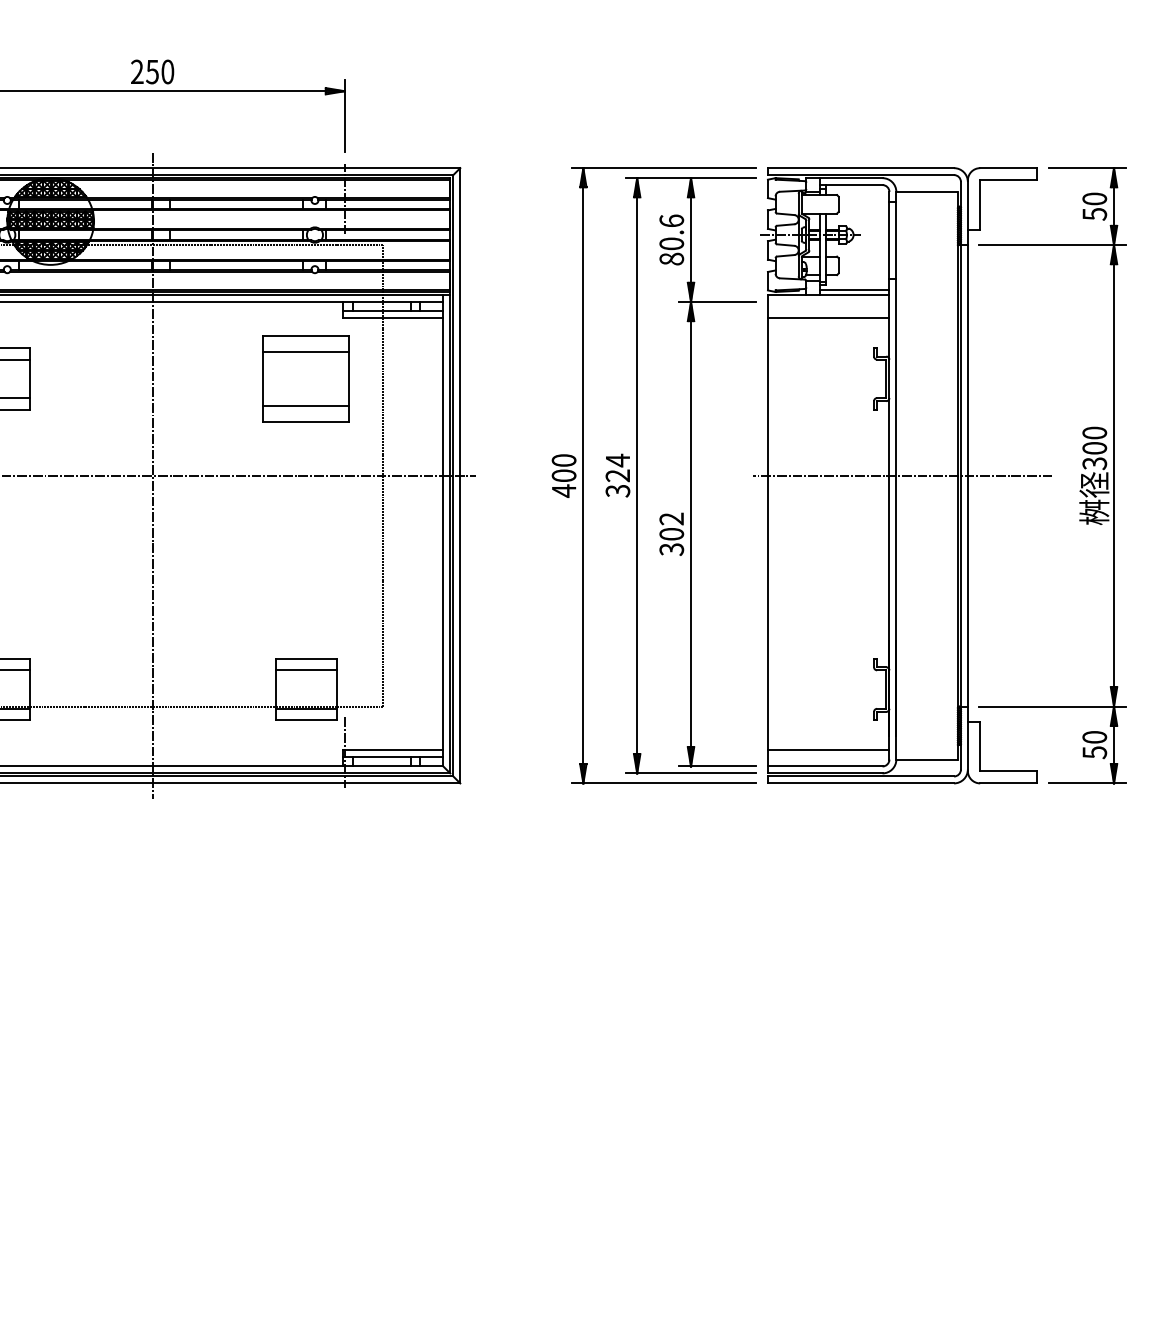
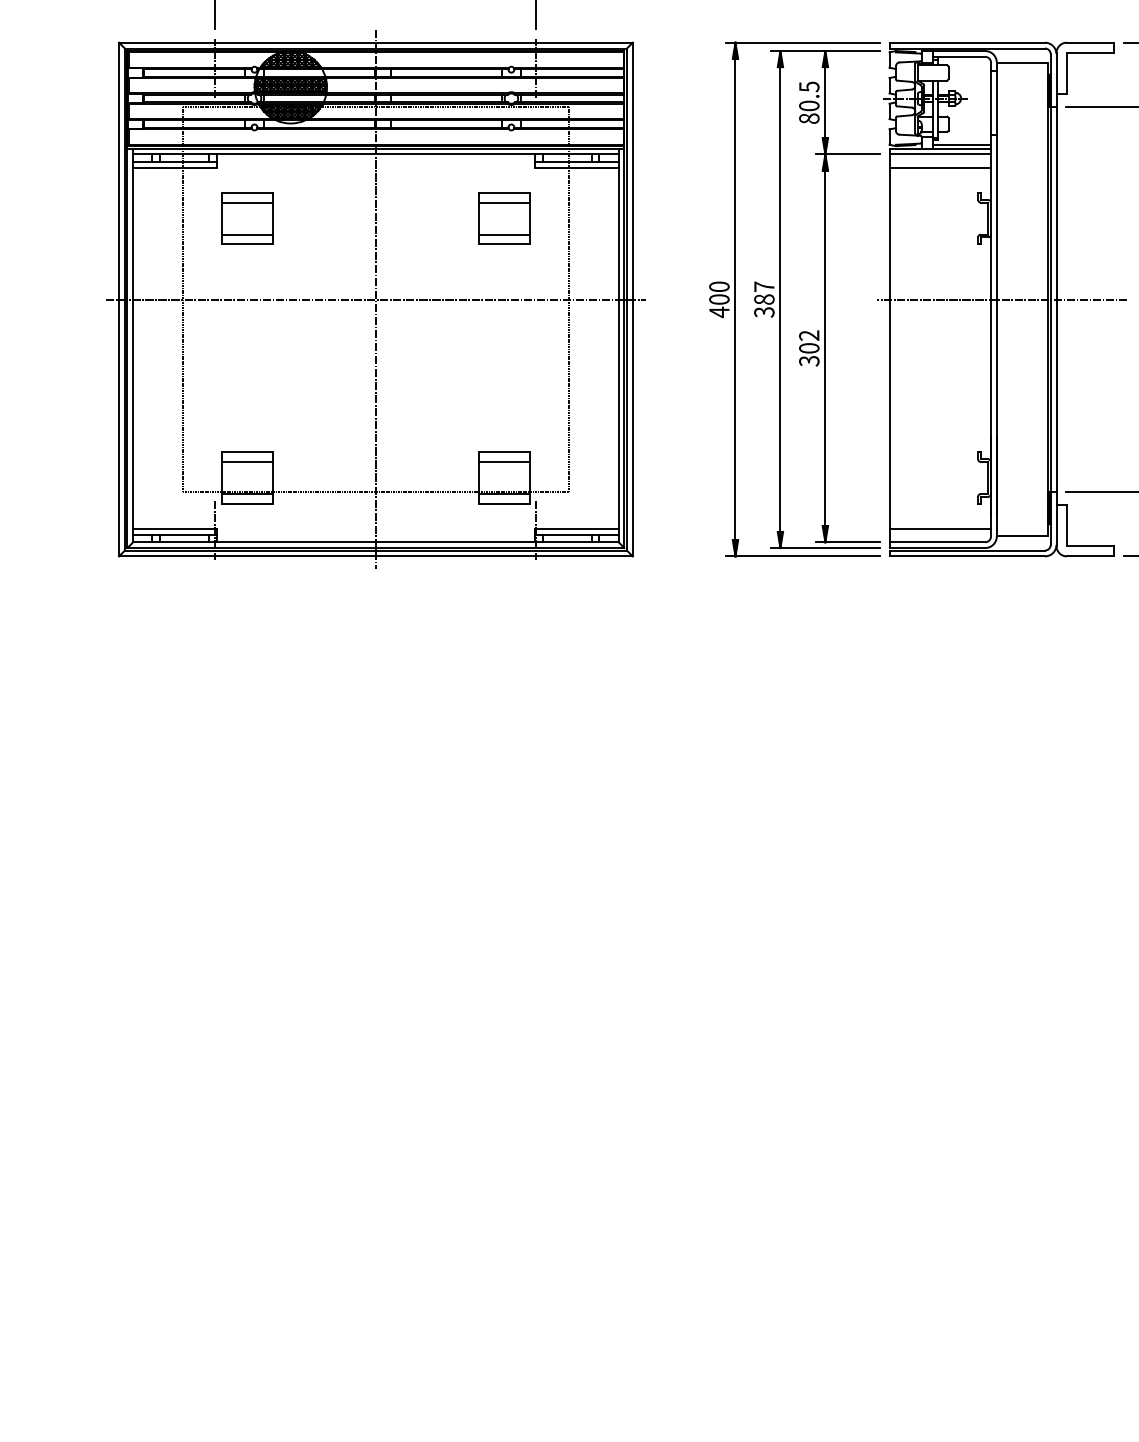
text: (672, 220) -> (809, 86), 80.6 -> 80.5
line: (828, 302) -> (940, 154), added
part: (306, 378) -> (504, 218), size x0.71
text: (618, 467) -> (764, 292), 324 -> 387

